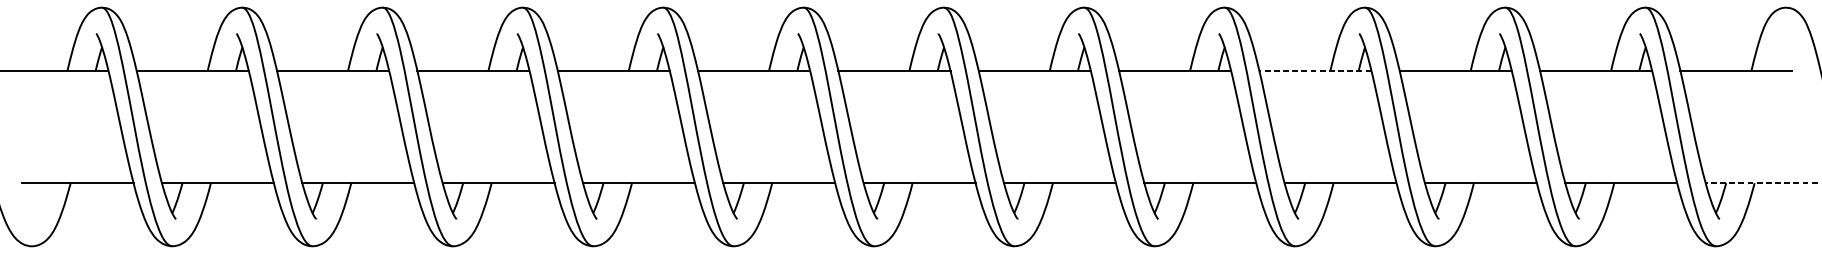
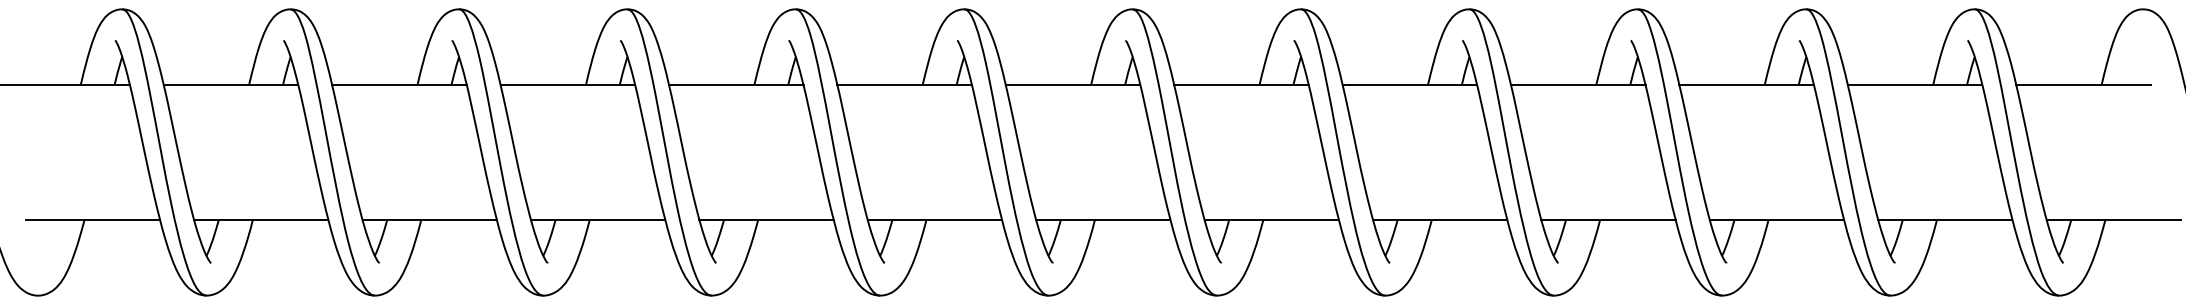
line: (1314, 71) -> (1577, 85), dashed -> solid
line: (1761, 182) -> (2113, 219), dashed -> solid

